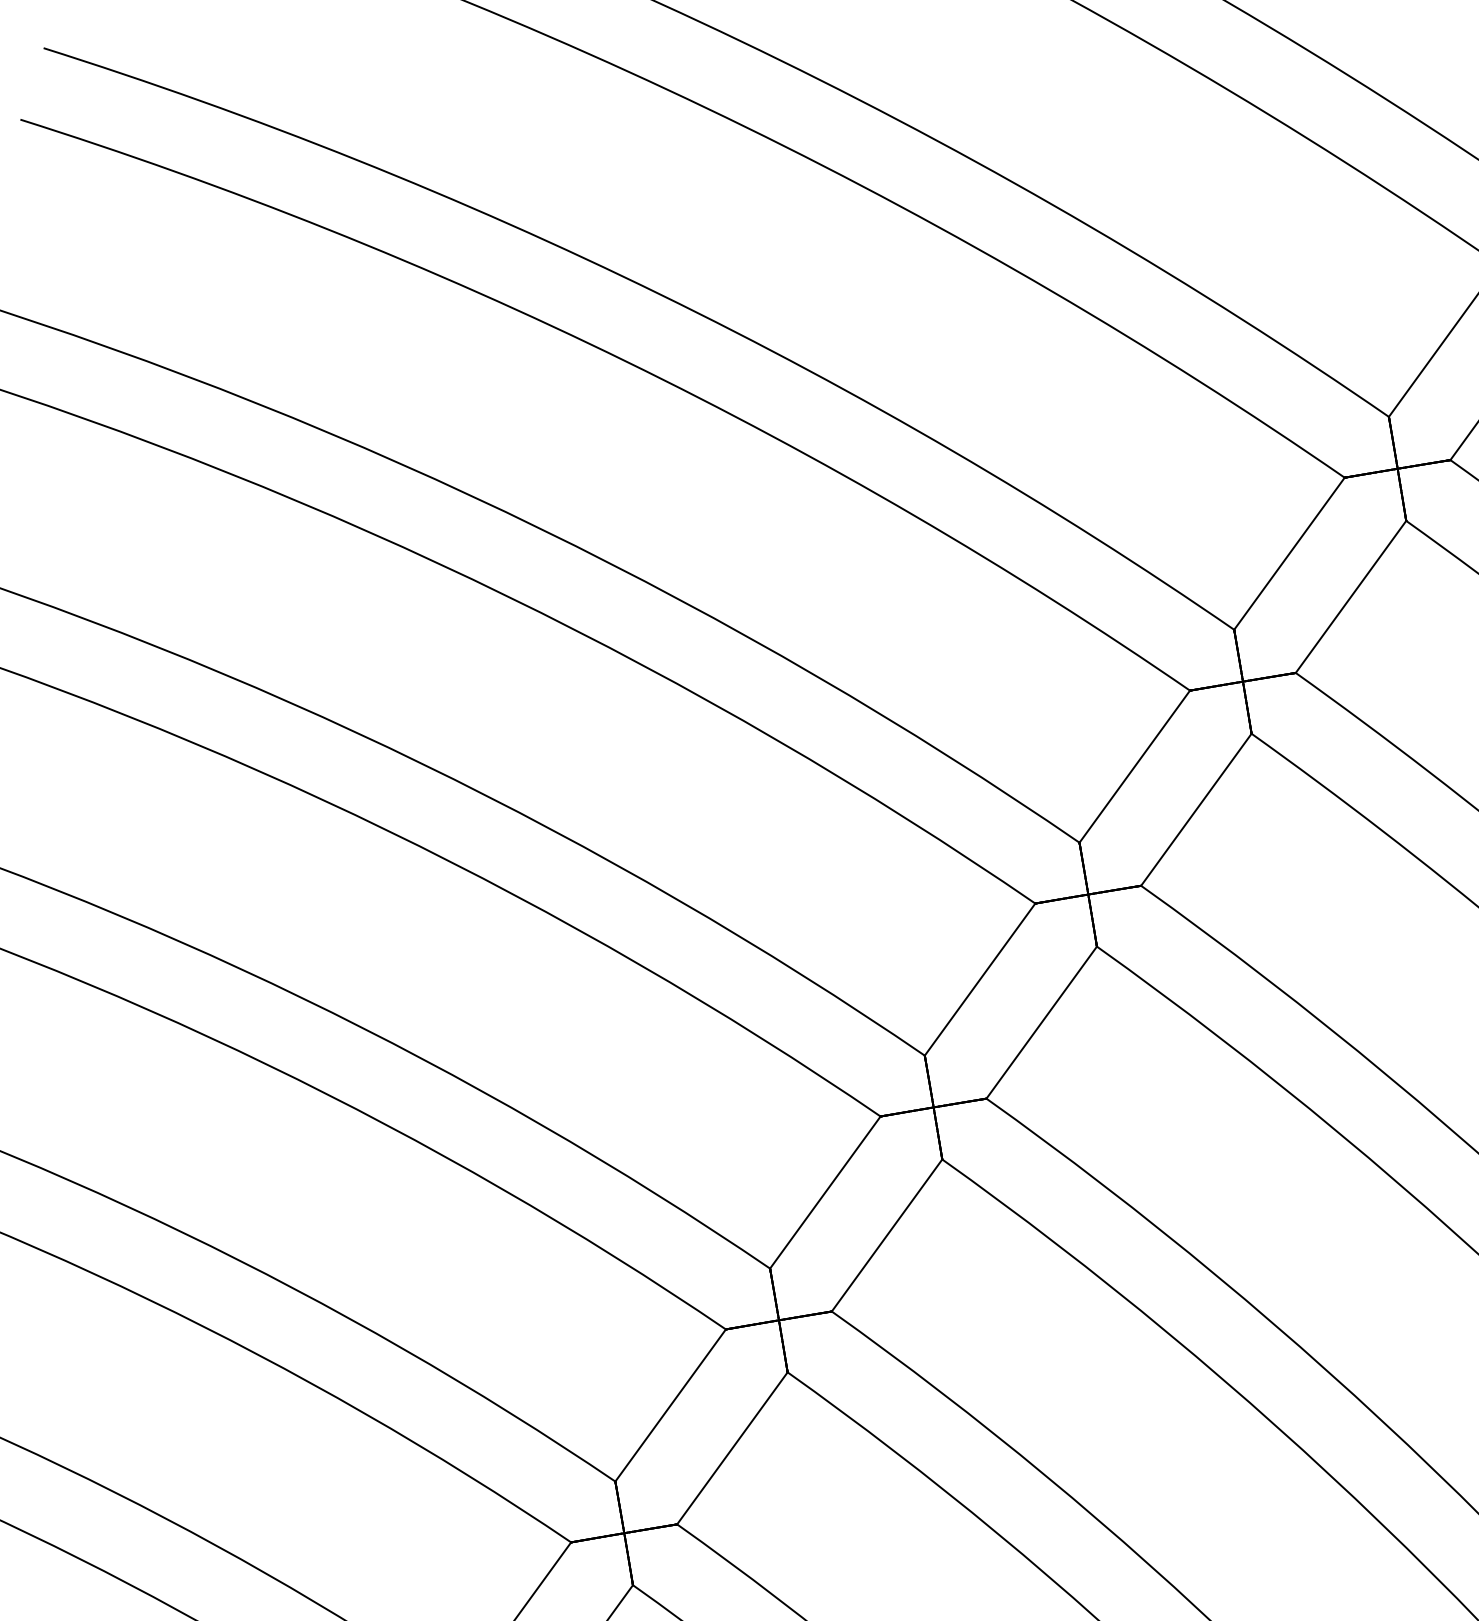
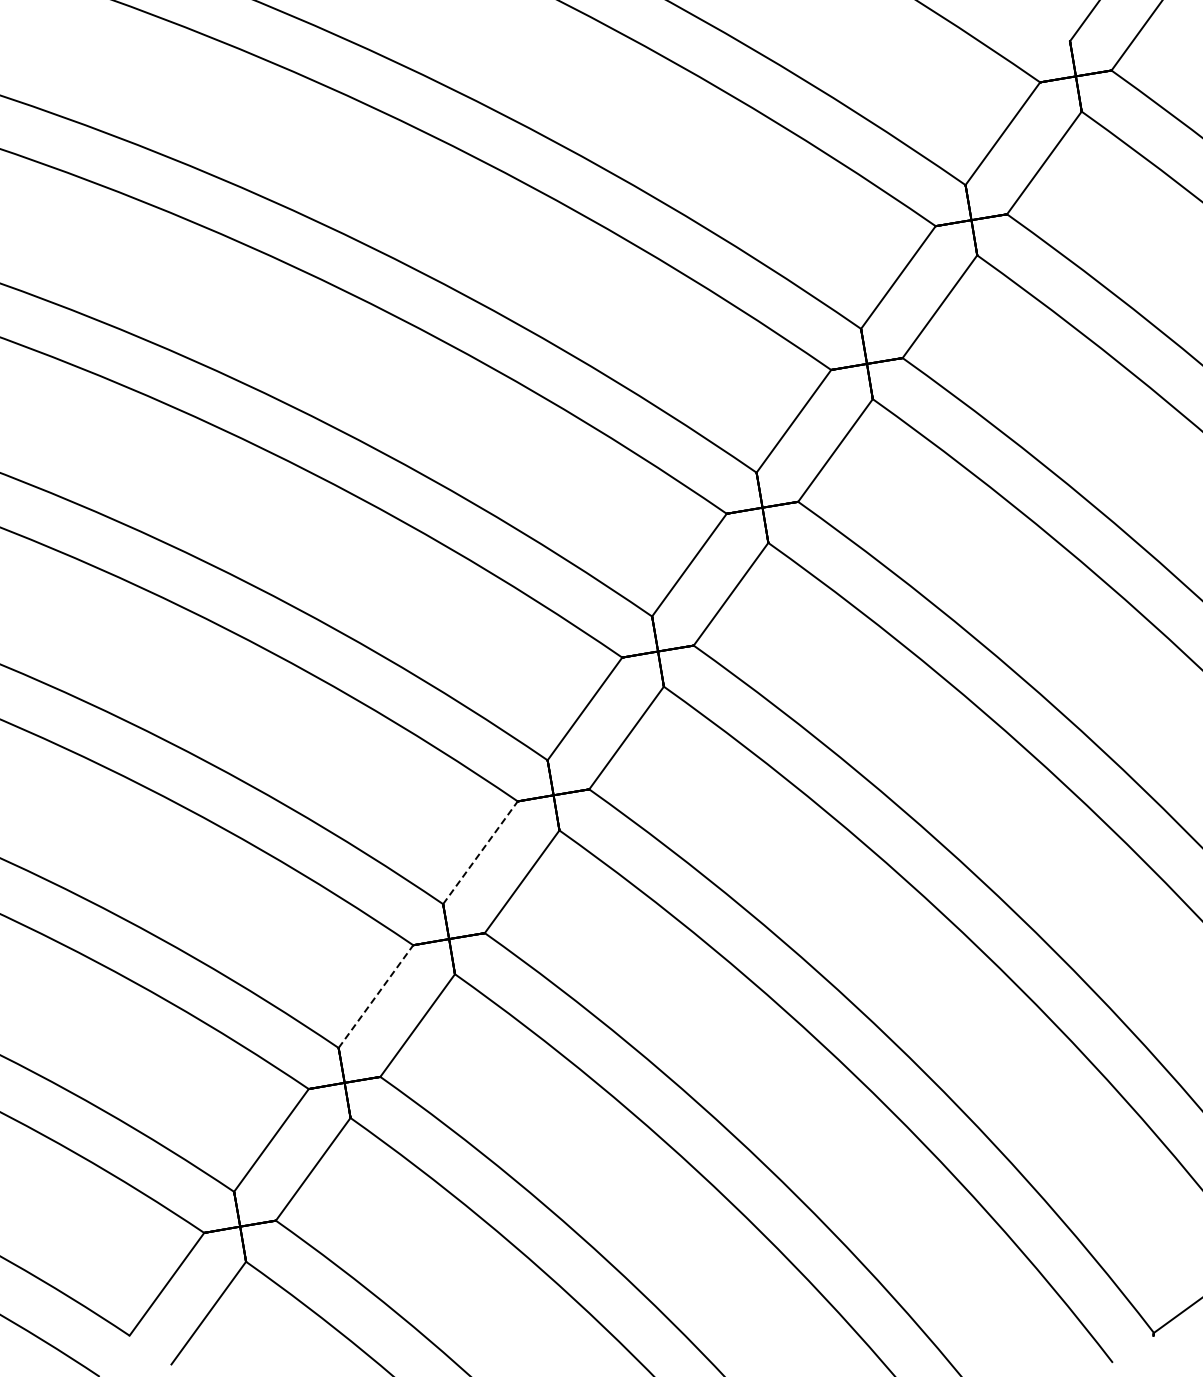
line: (825, 1192) -> (480, 852), solid -> dashed
line: (671, 1405) -> (376, 996), solid -> dashed

